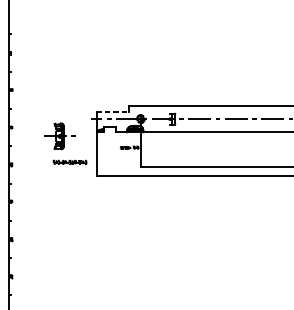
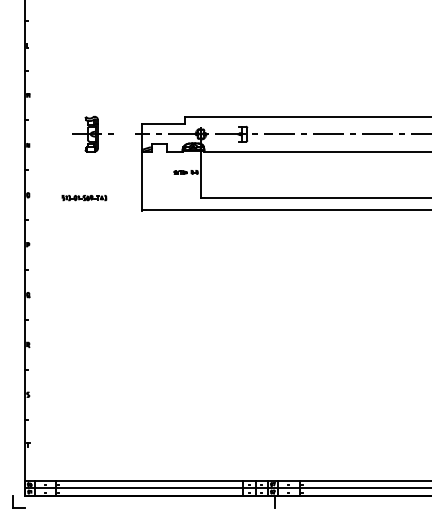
line: (113, 111) -> (164, 124), dashed -> solid
part: (59, 135) -> (92, 133), moved
part: (70, 162) -> (84, 198), moved

